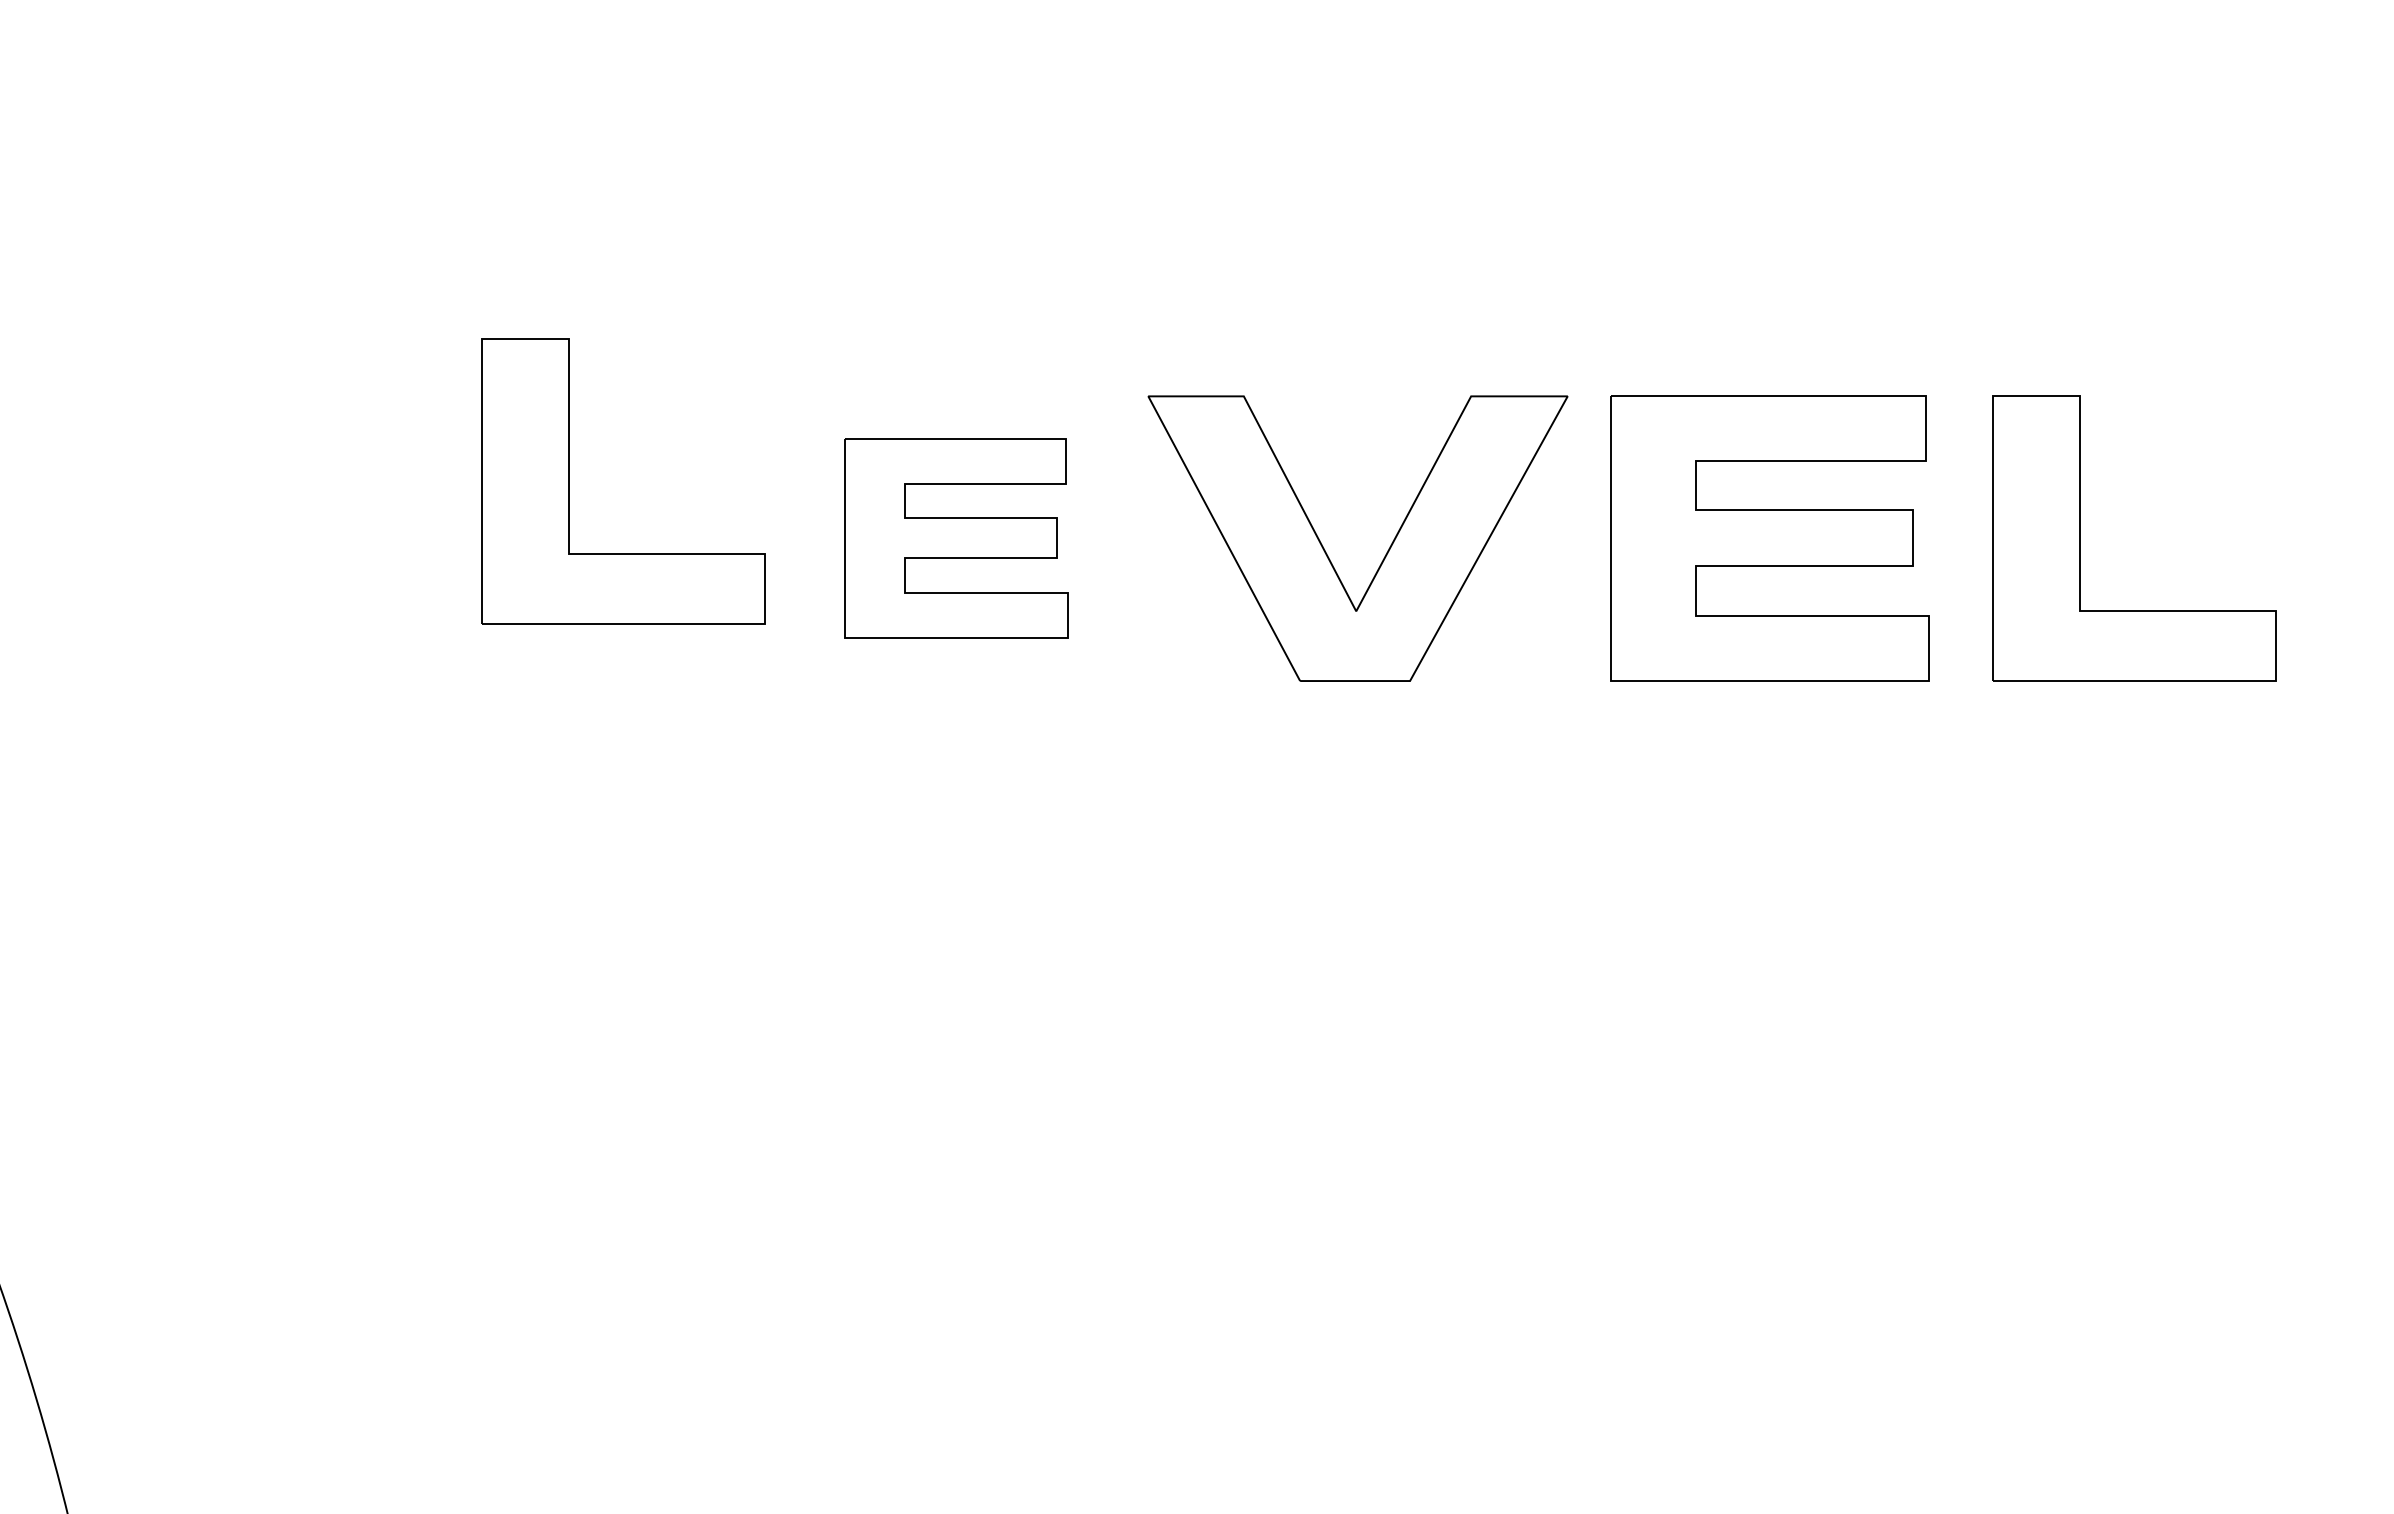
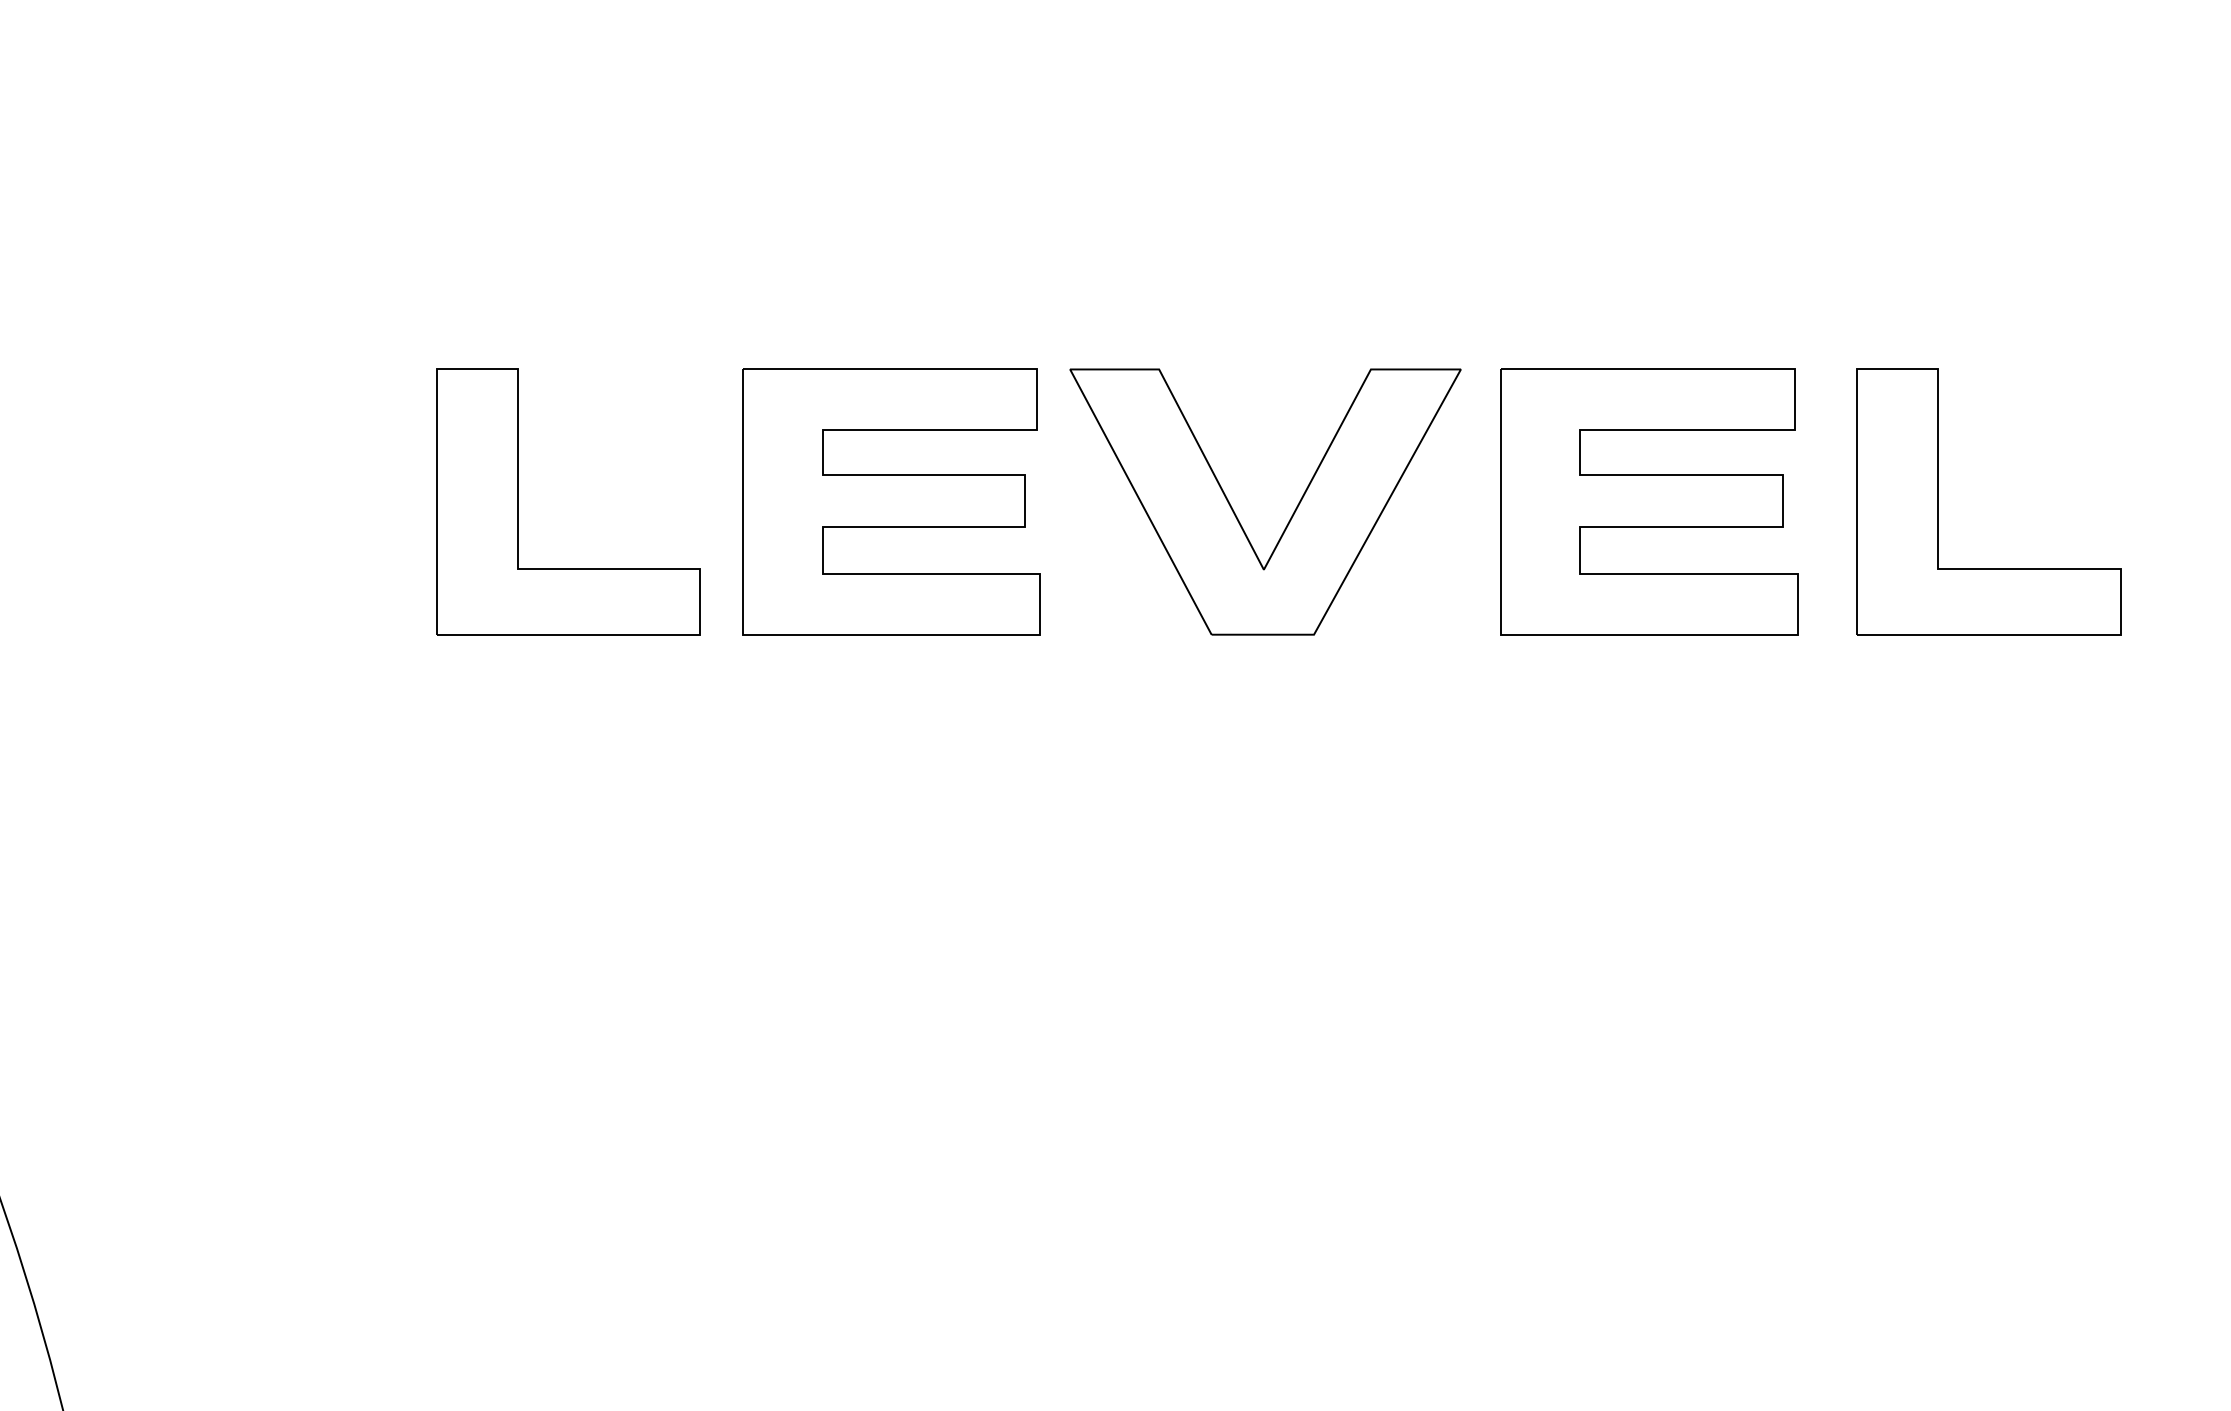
part: (569, 481) -> (518, 501), moved
part: (956, 538) -> (891, 501), size x1.43

